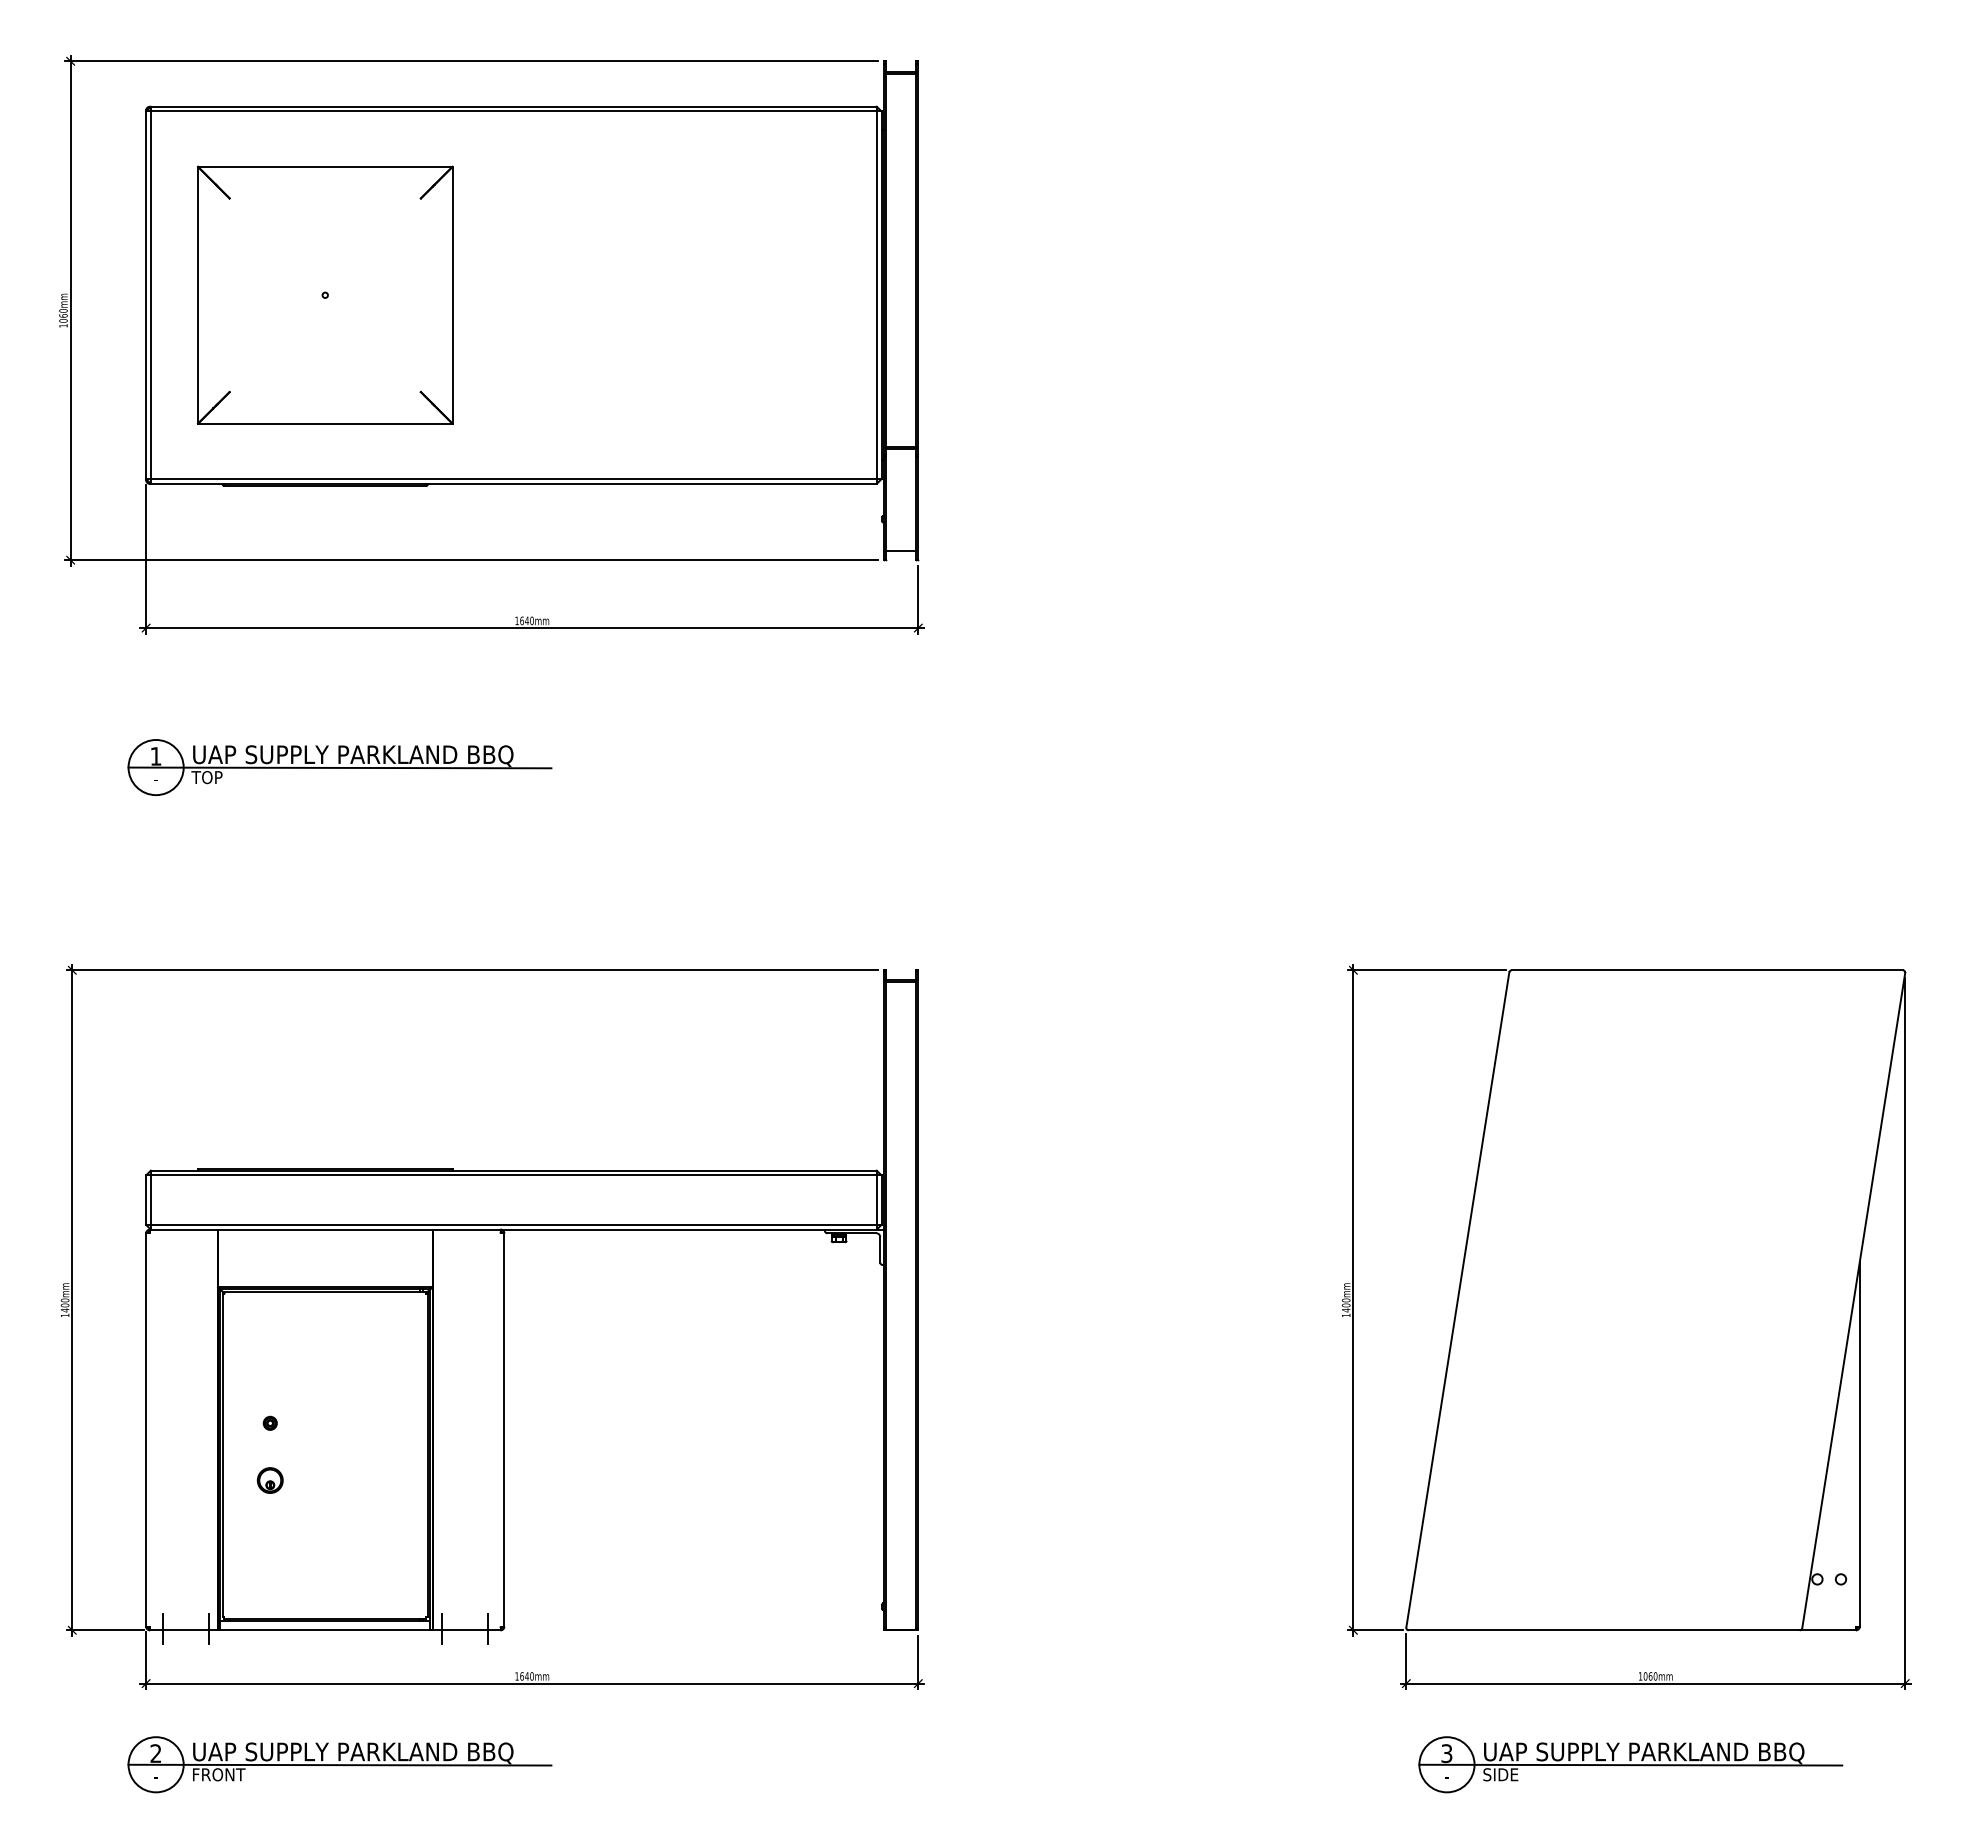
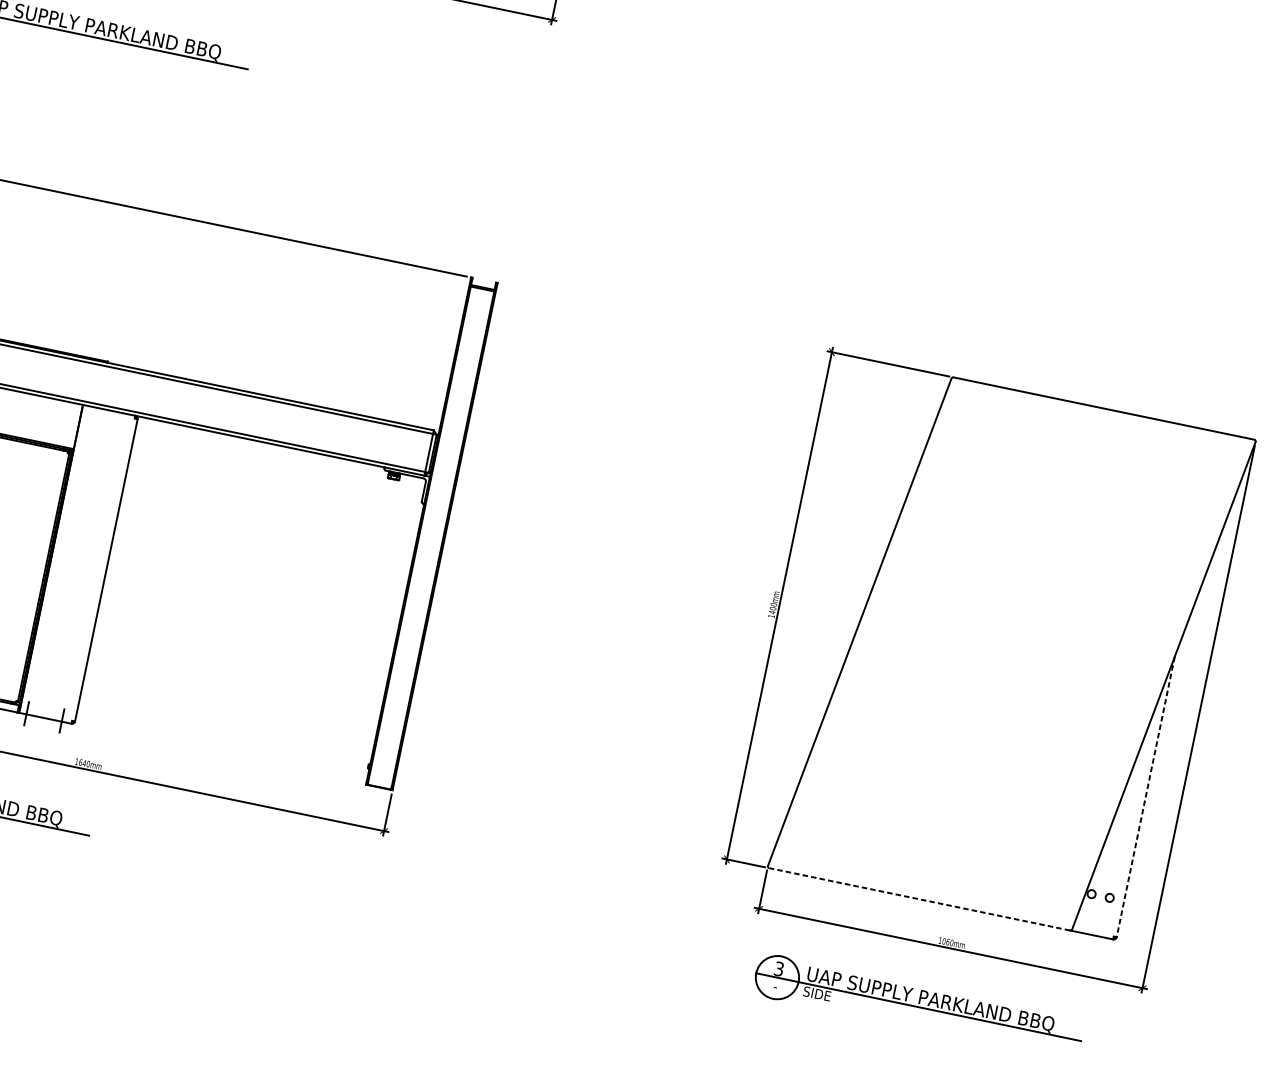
line: (1859, 1444) -> (1145, 797), solid -> dashed
line: (1604, 1630) -> (919, 899), solid -> dashed

